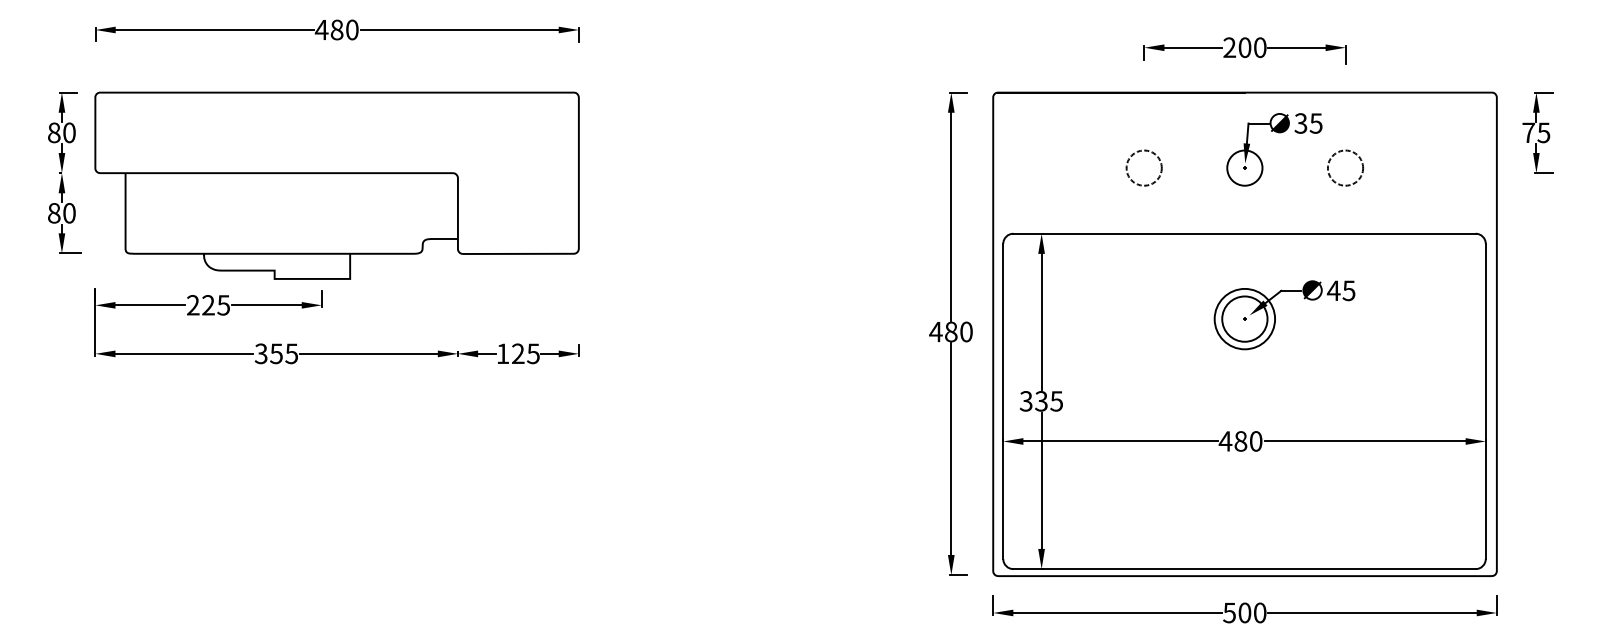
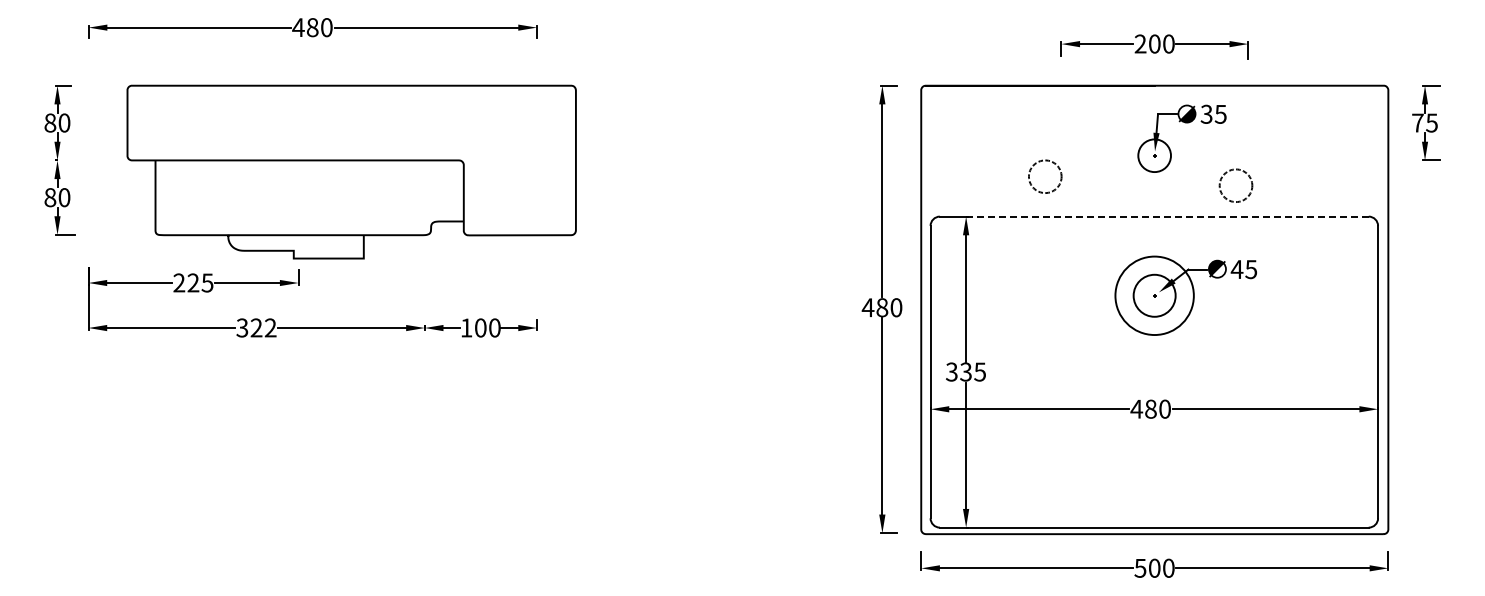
circle: (1144, 167) -> (1045, 176), moved
circle: (1344, 167) -> (1235, 185), moved
part: (336, 185) -> (351, 171), moved
line: (1258, 233) -> (1167, 216), solid -> dashed
circle: (1244, 318) -> (1154, 295), size x1.4
text: (284, 353) -> (263, 327), 355 -> 322
text: (525, 353) -> (487, 327), 125 -> 100

